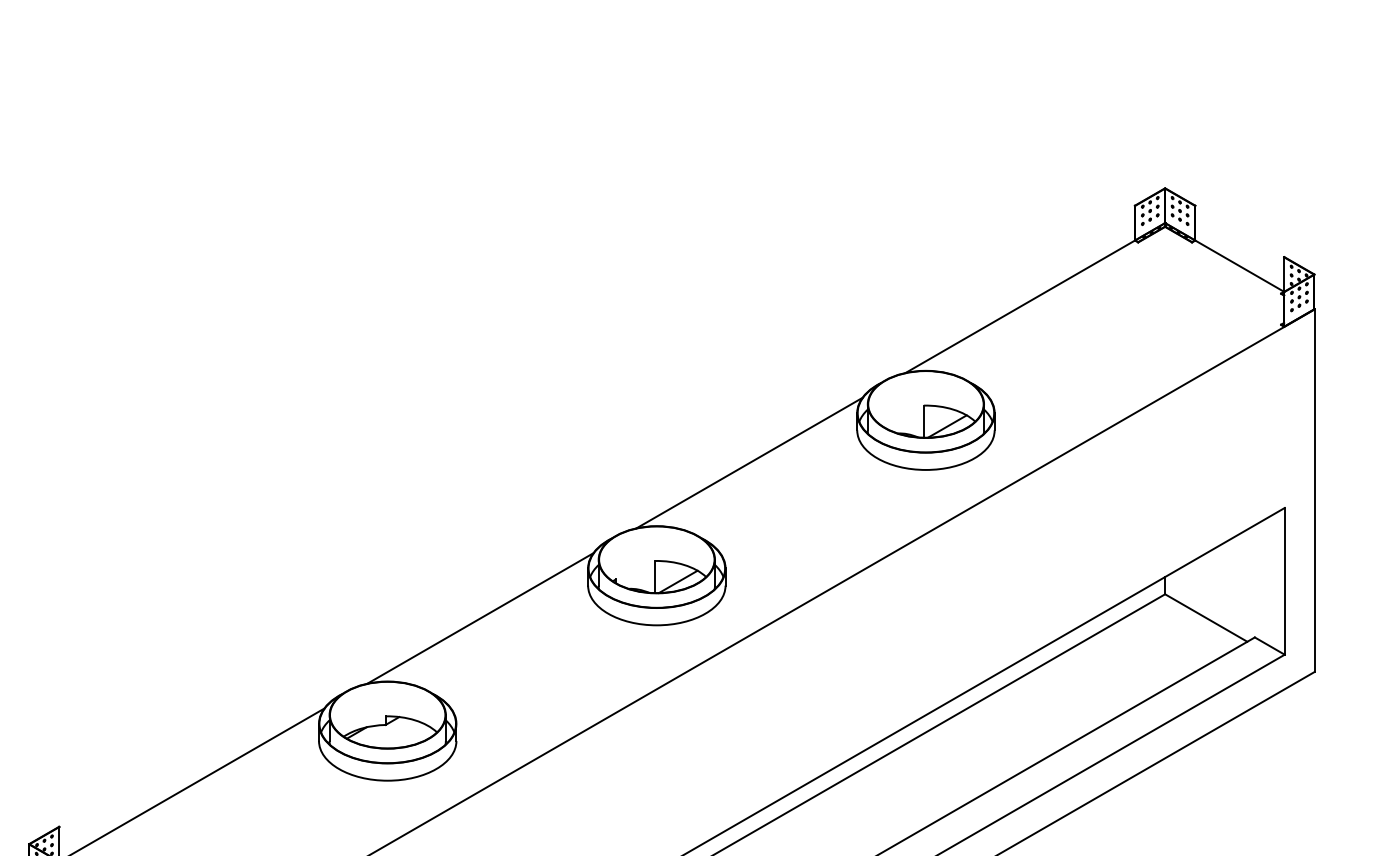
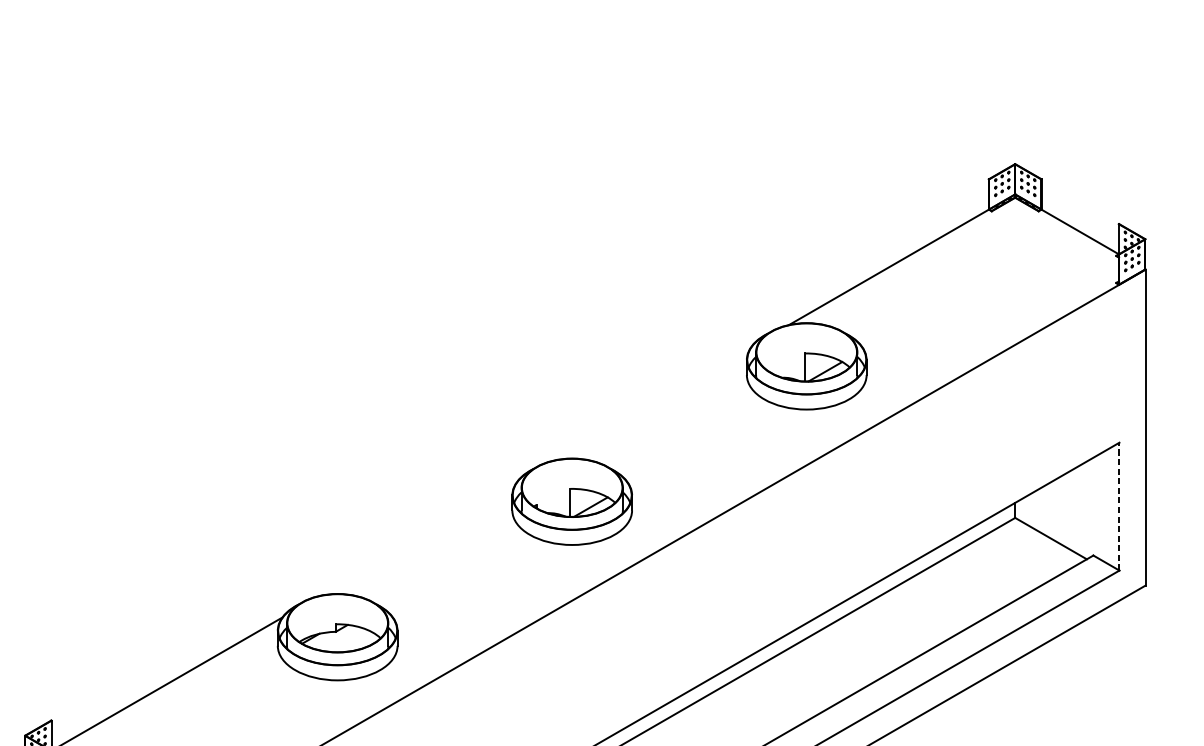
line: (749, 462) -> (652, 403), removed
line: (1284, 580) -> (1119, 505), solid -> dashed
line: (480, 618) -> (418, 539), removed

